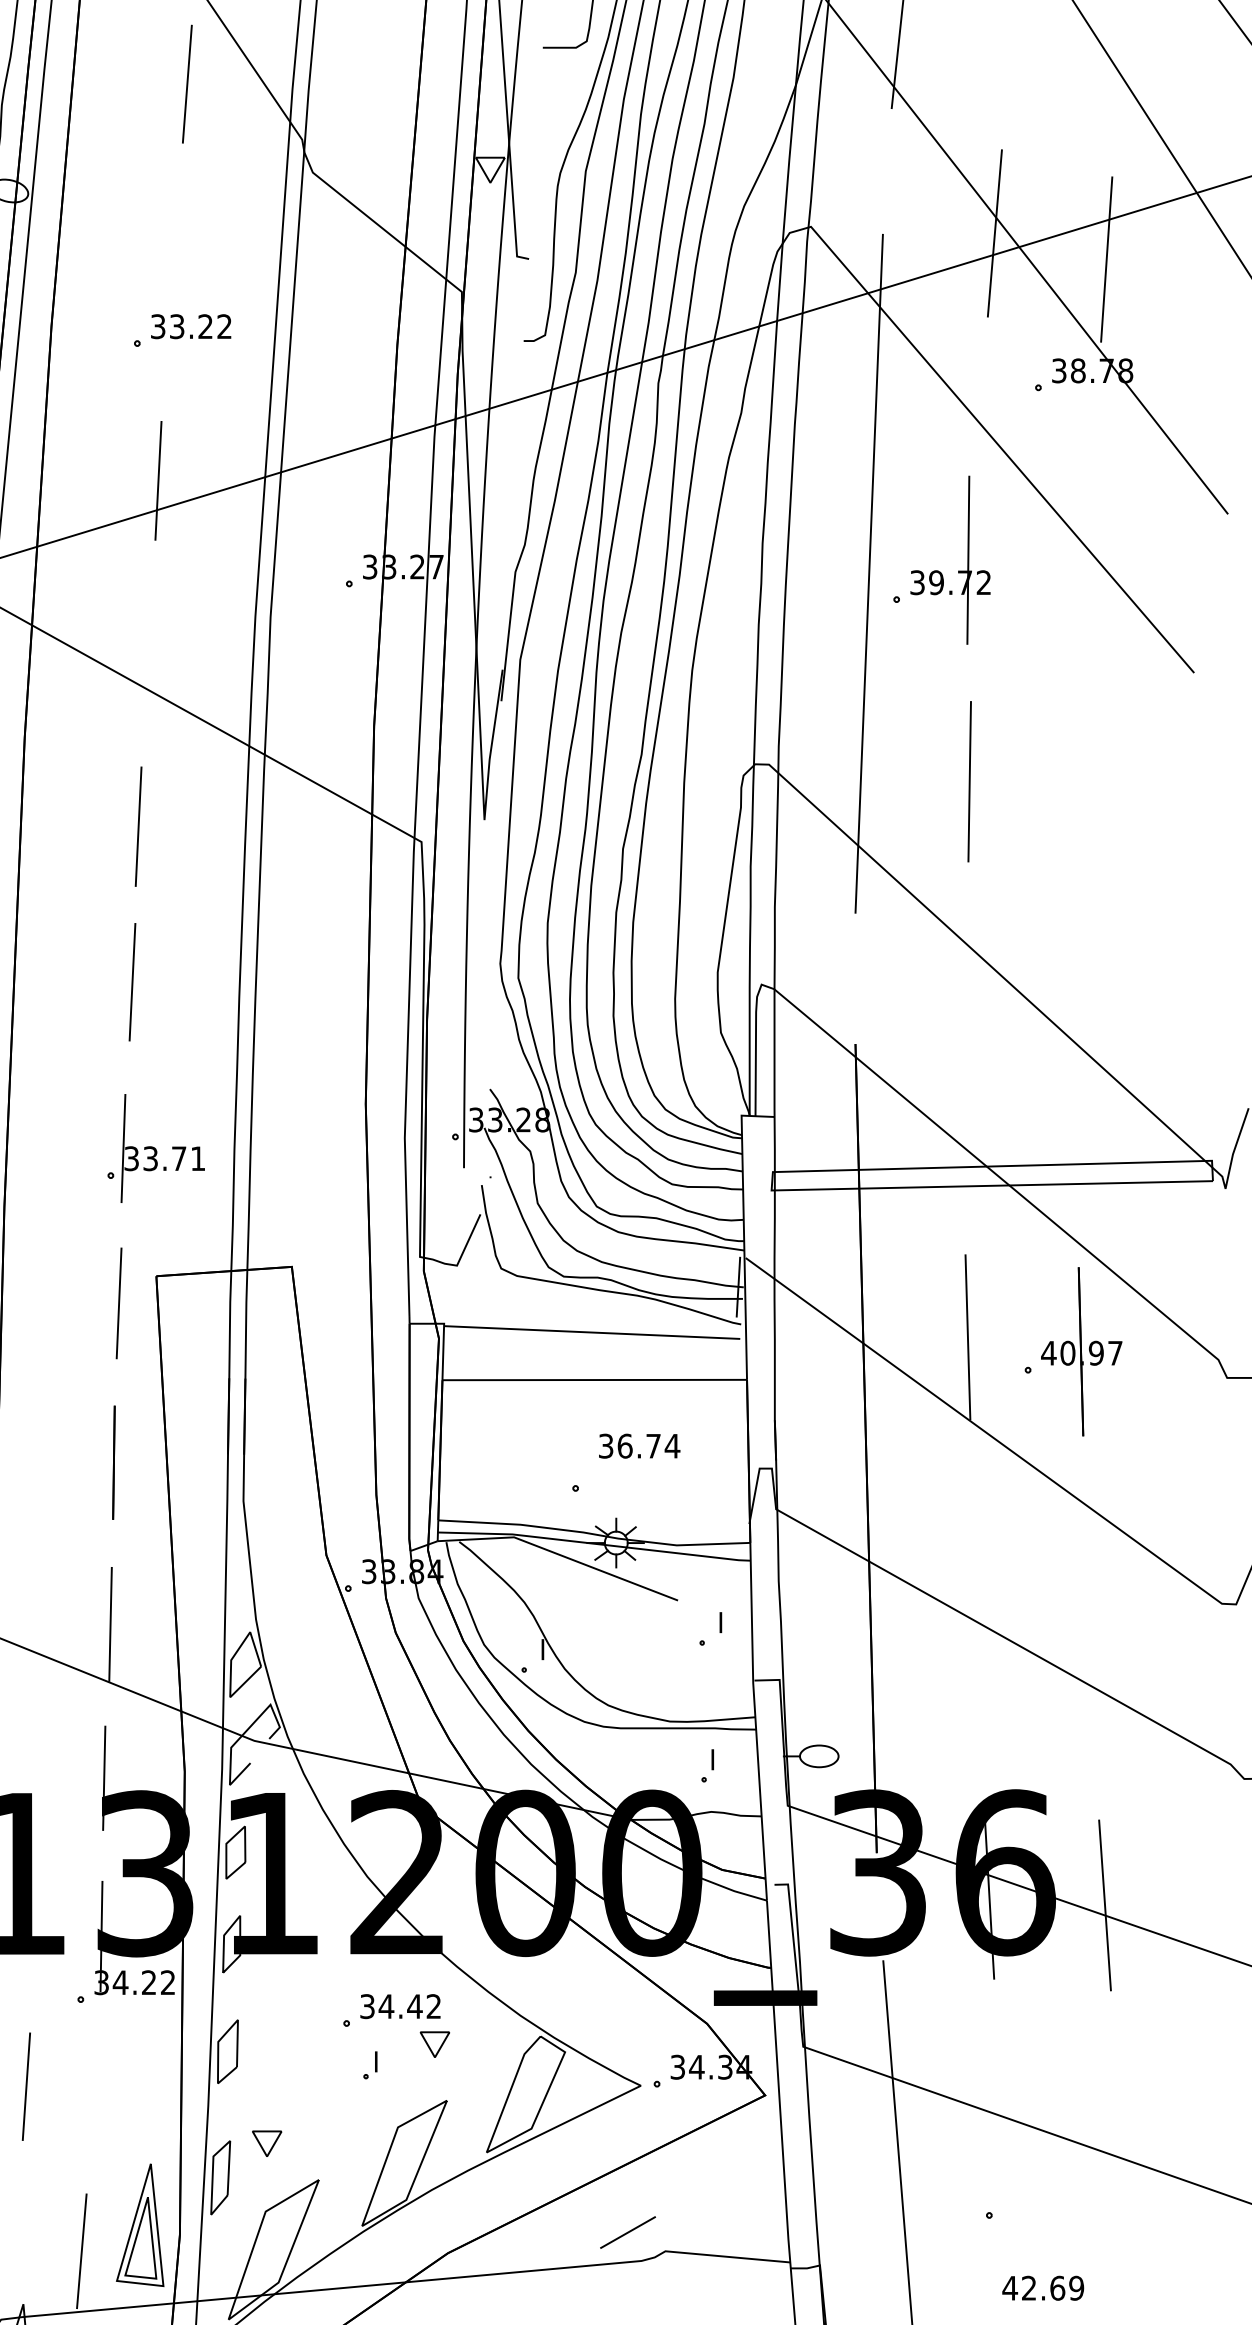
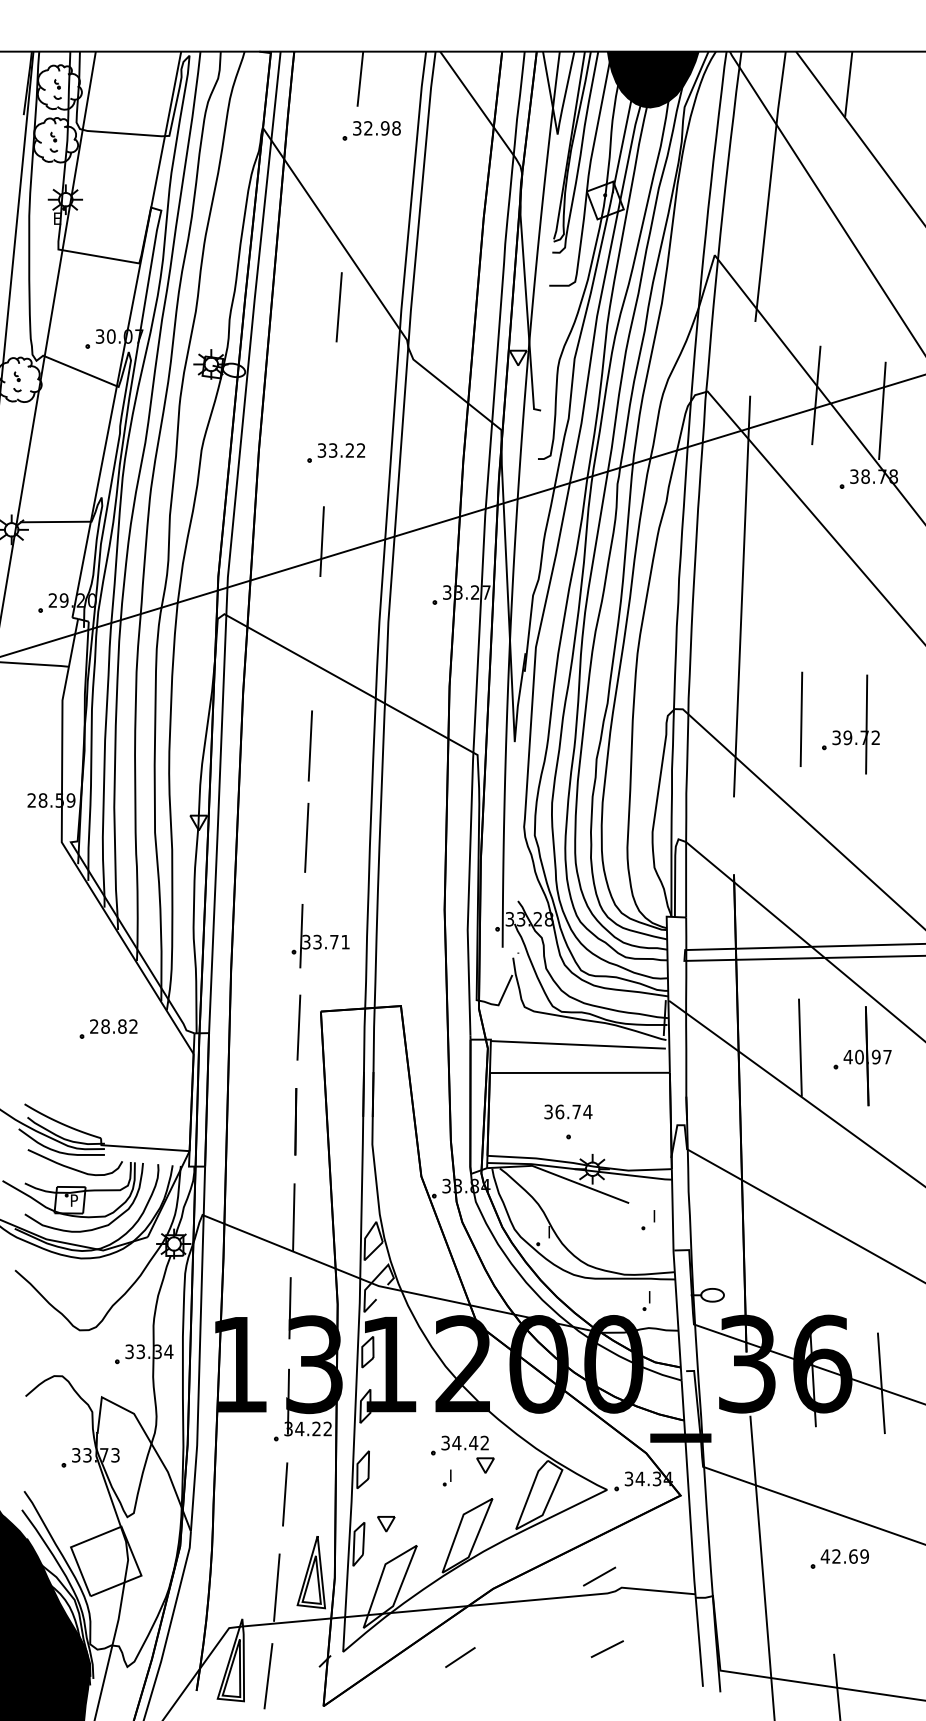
part: (937, 570) -> (848, 730), moved
text: (639, 1445) -> (568, 1111), moved
line: (27, 2086) -> (285, 1494), moved
text: (1042, 2288) -> (844, 1556), moved

